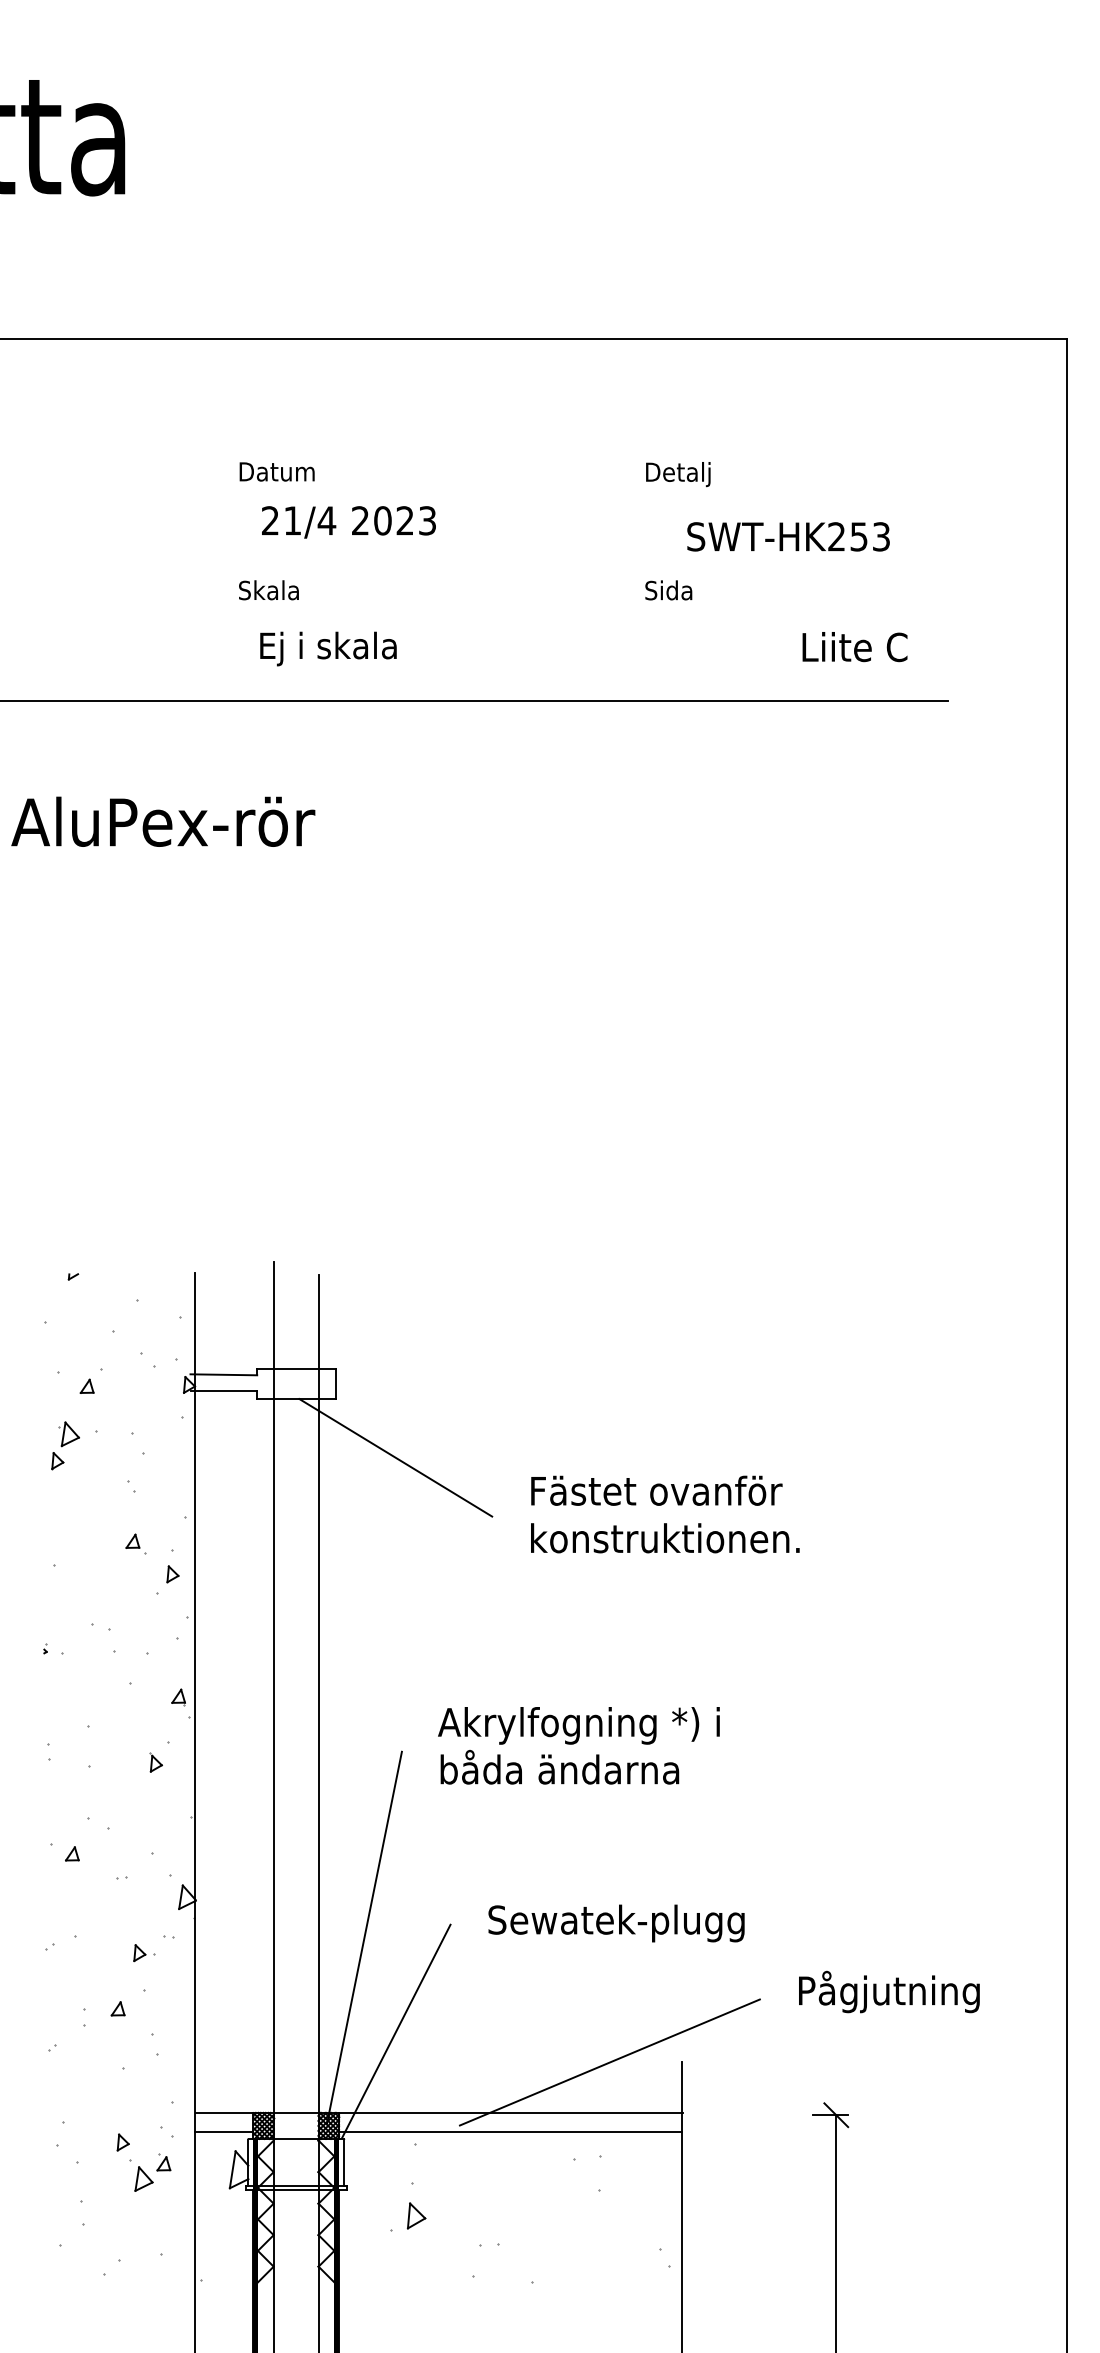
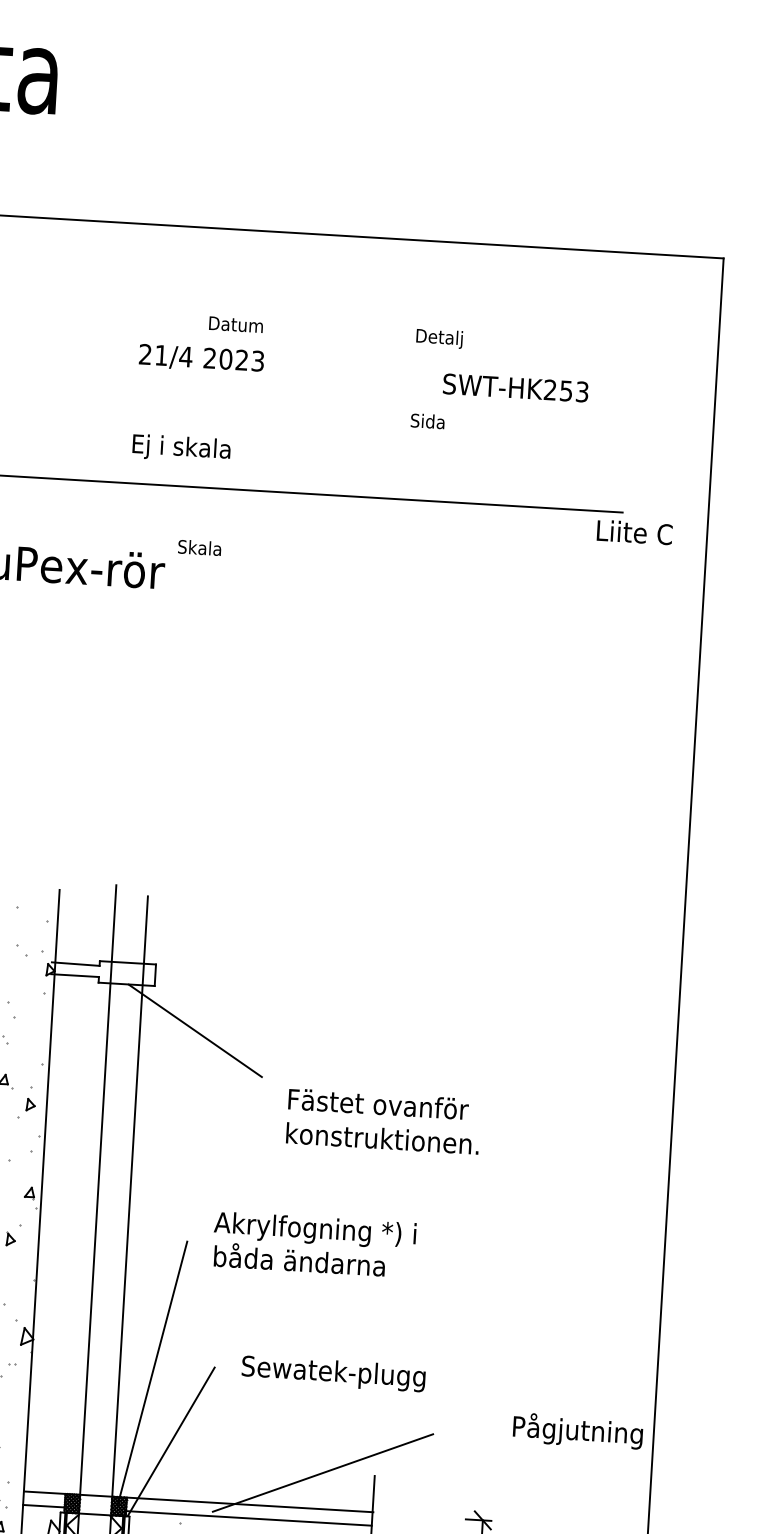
text: (276, 471) -> (235, 324), moved
text: (268, 590) -> (199, 547), moved
text: (854, 647) -> (634, 532), moved
text: (665, 1514) -> (383, 1121), moved
text: (889, 1991) -> (578, 1430), moved

